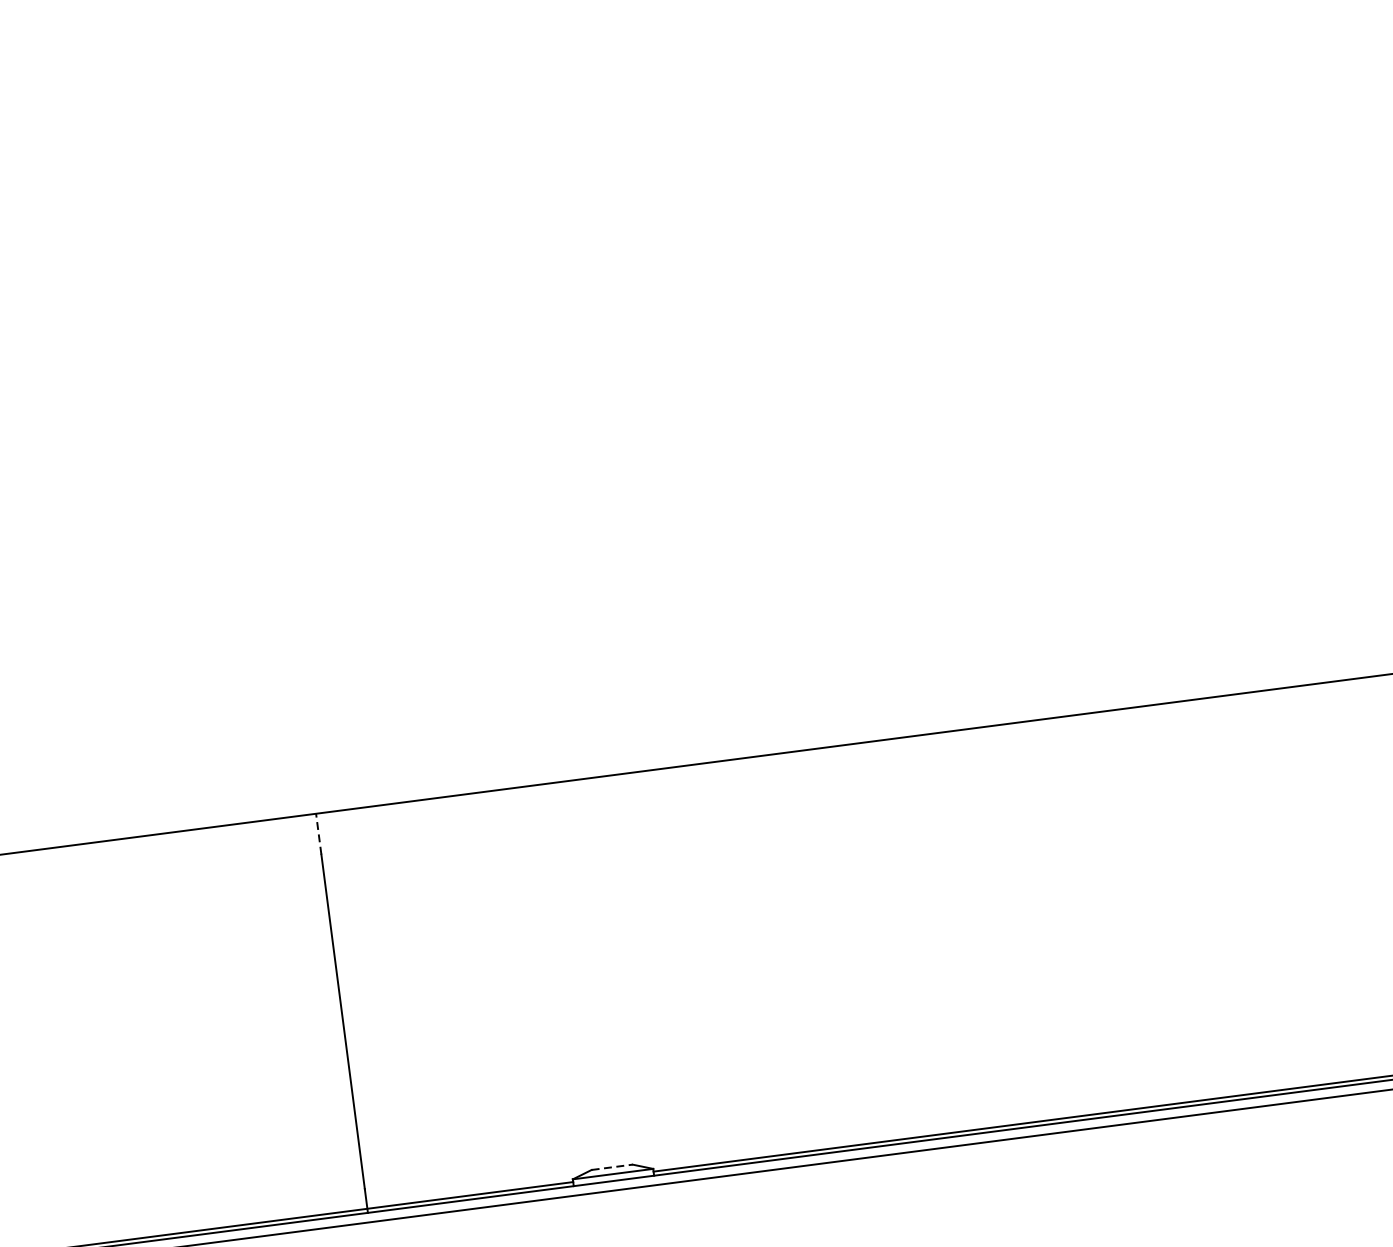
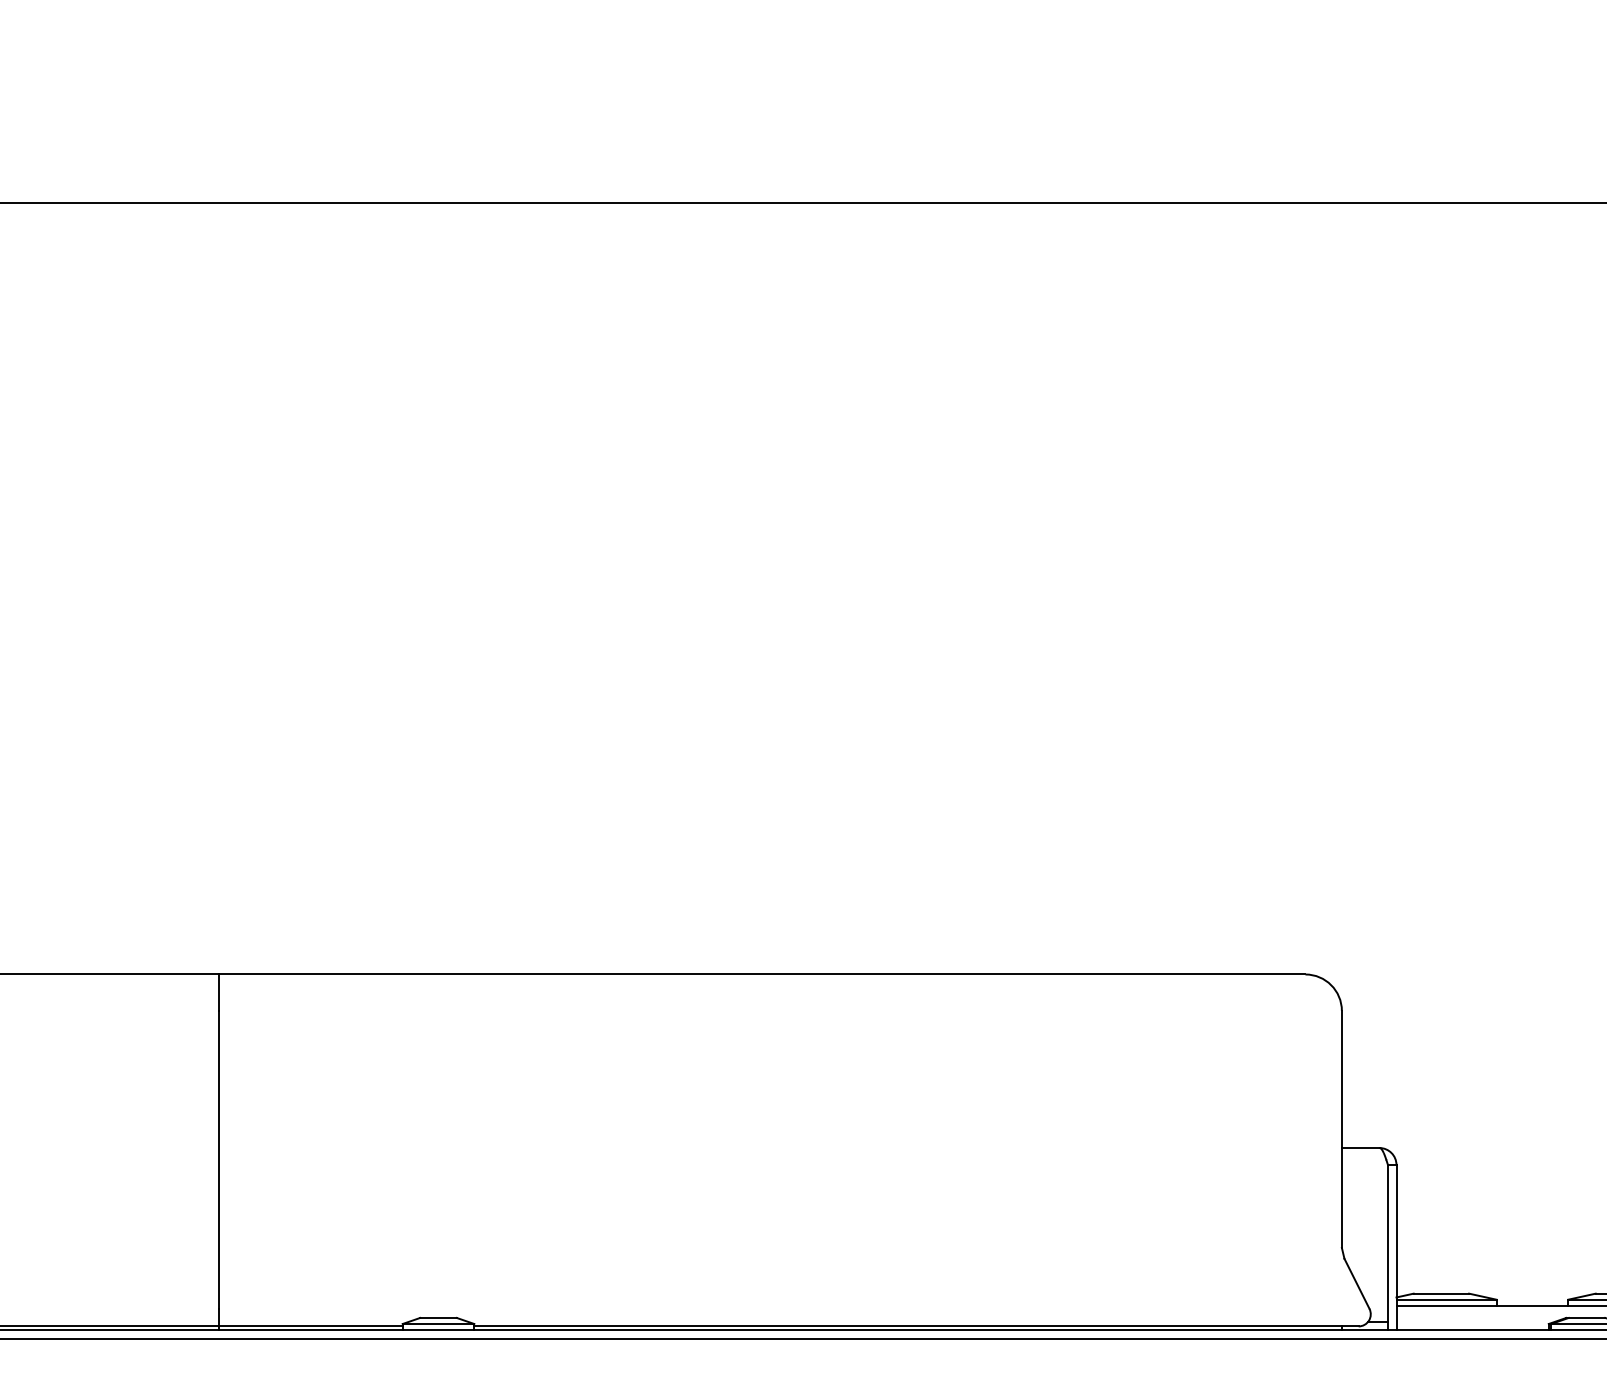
line: (318, 833) -> (219, 992), dashed -> solid
line: (613, 1166) -> (439, 1317), dashed -> solid

